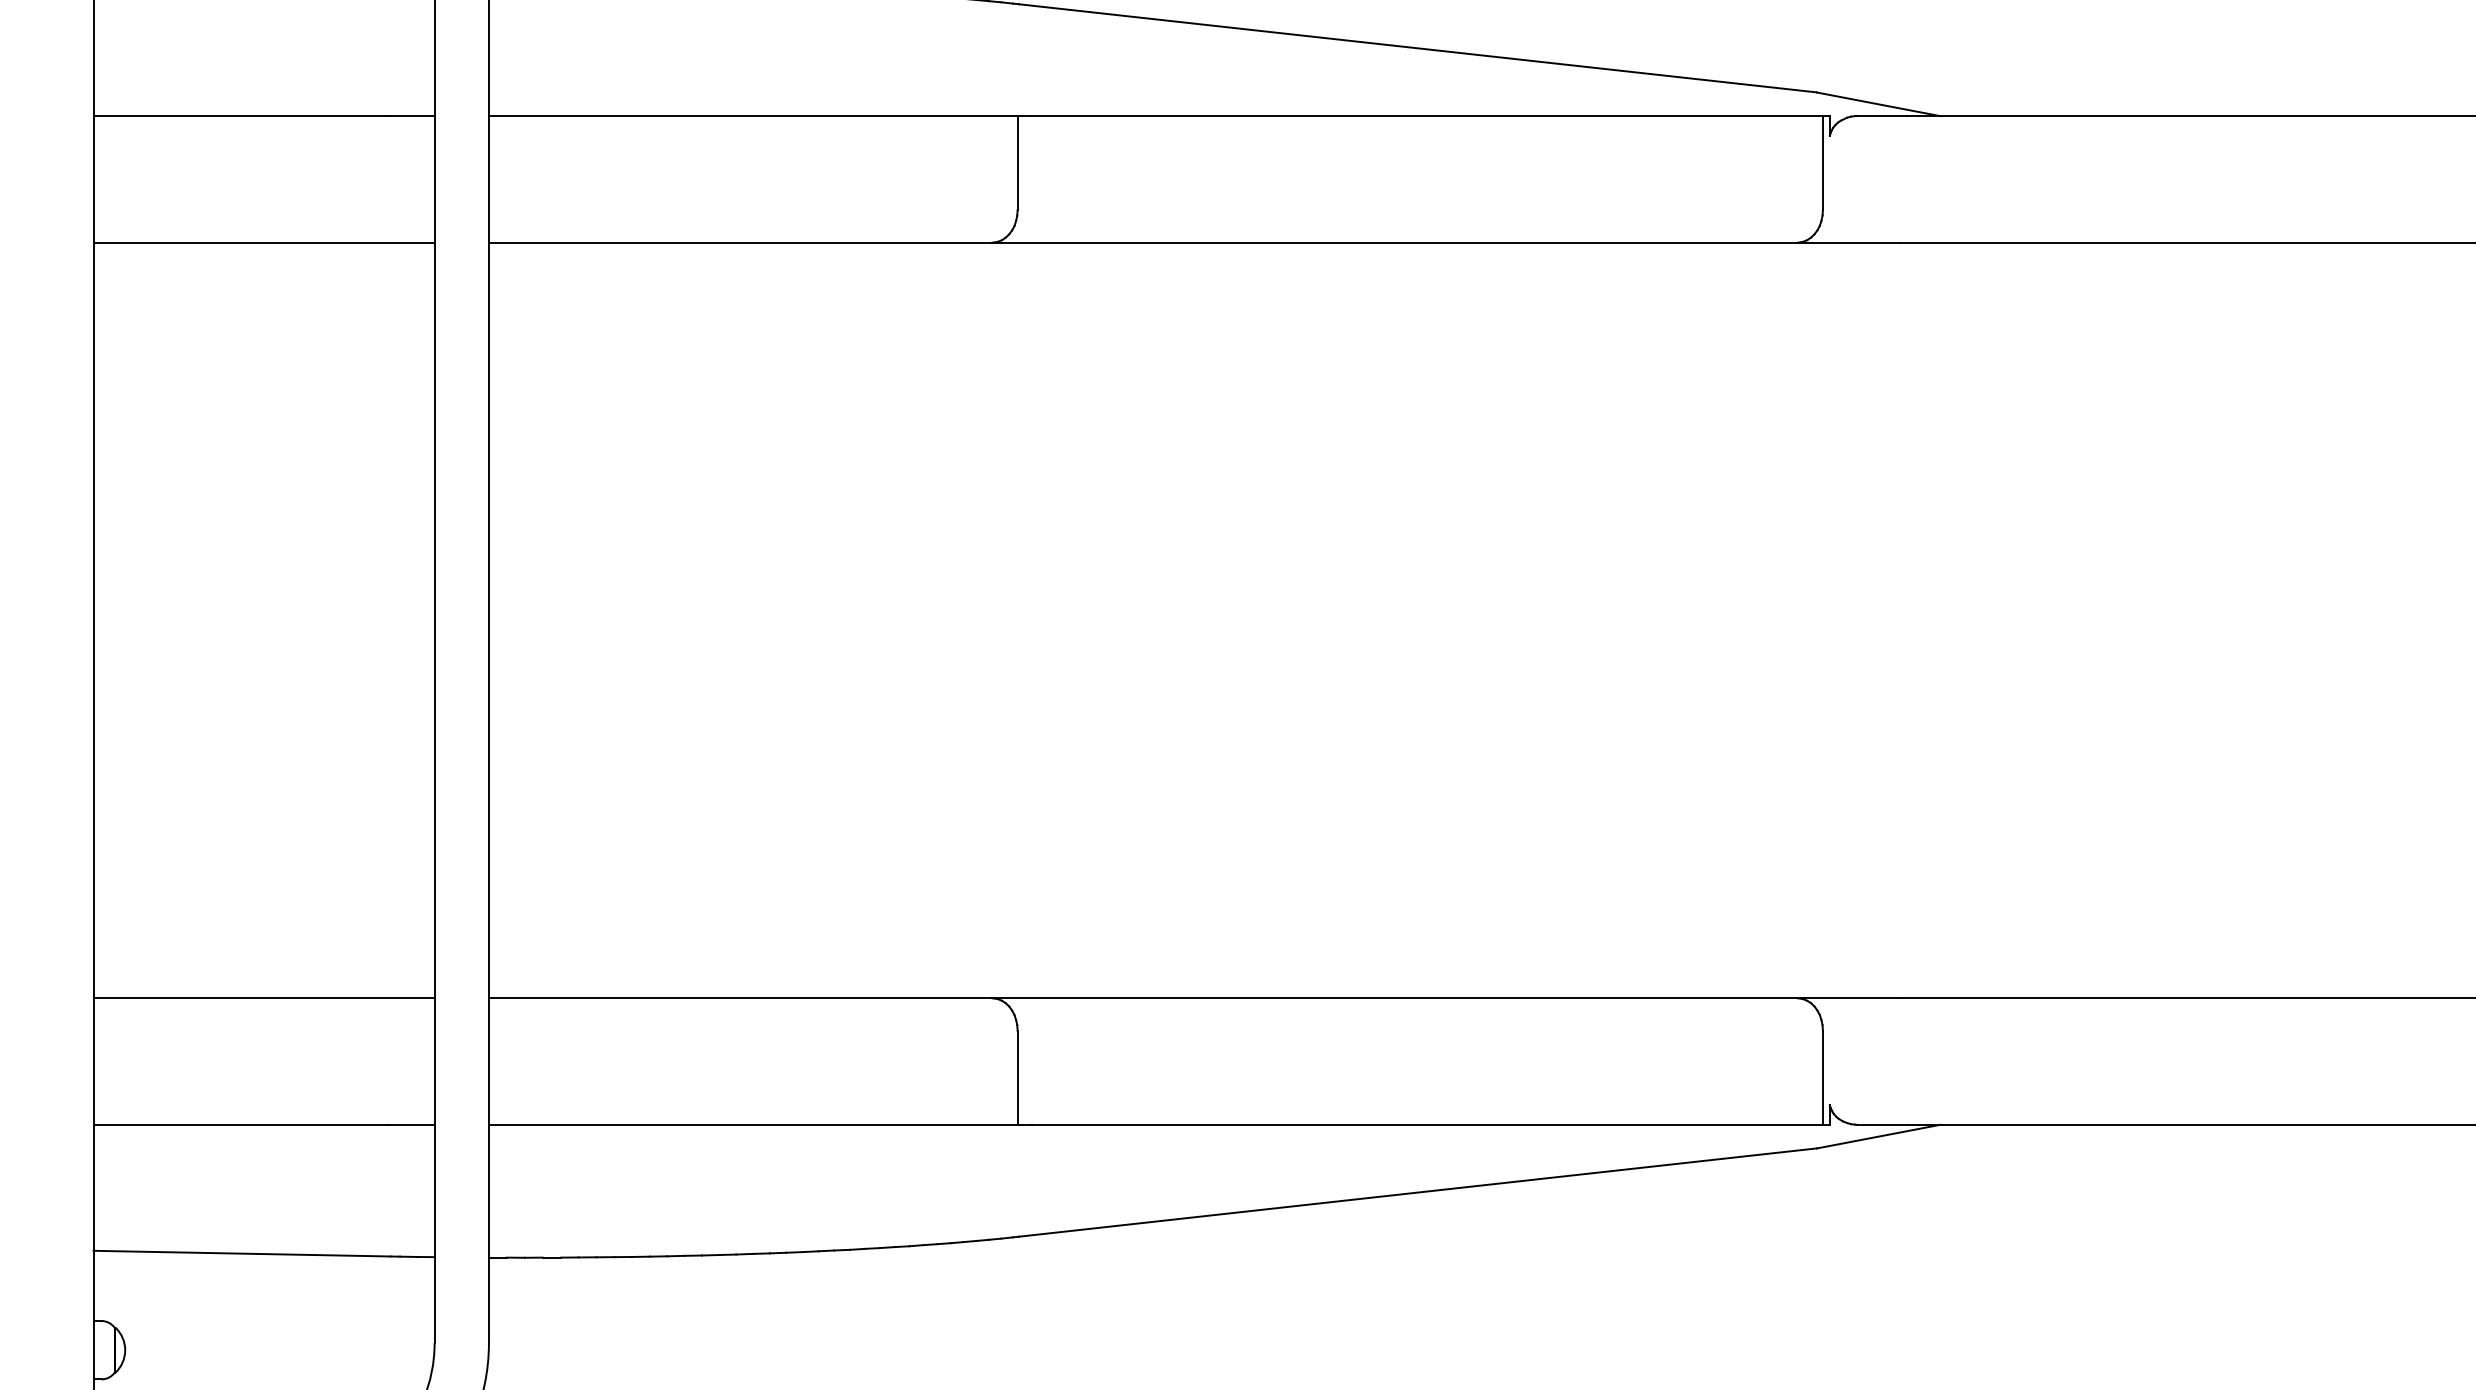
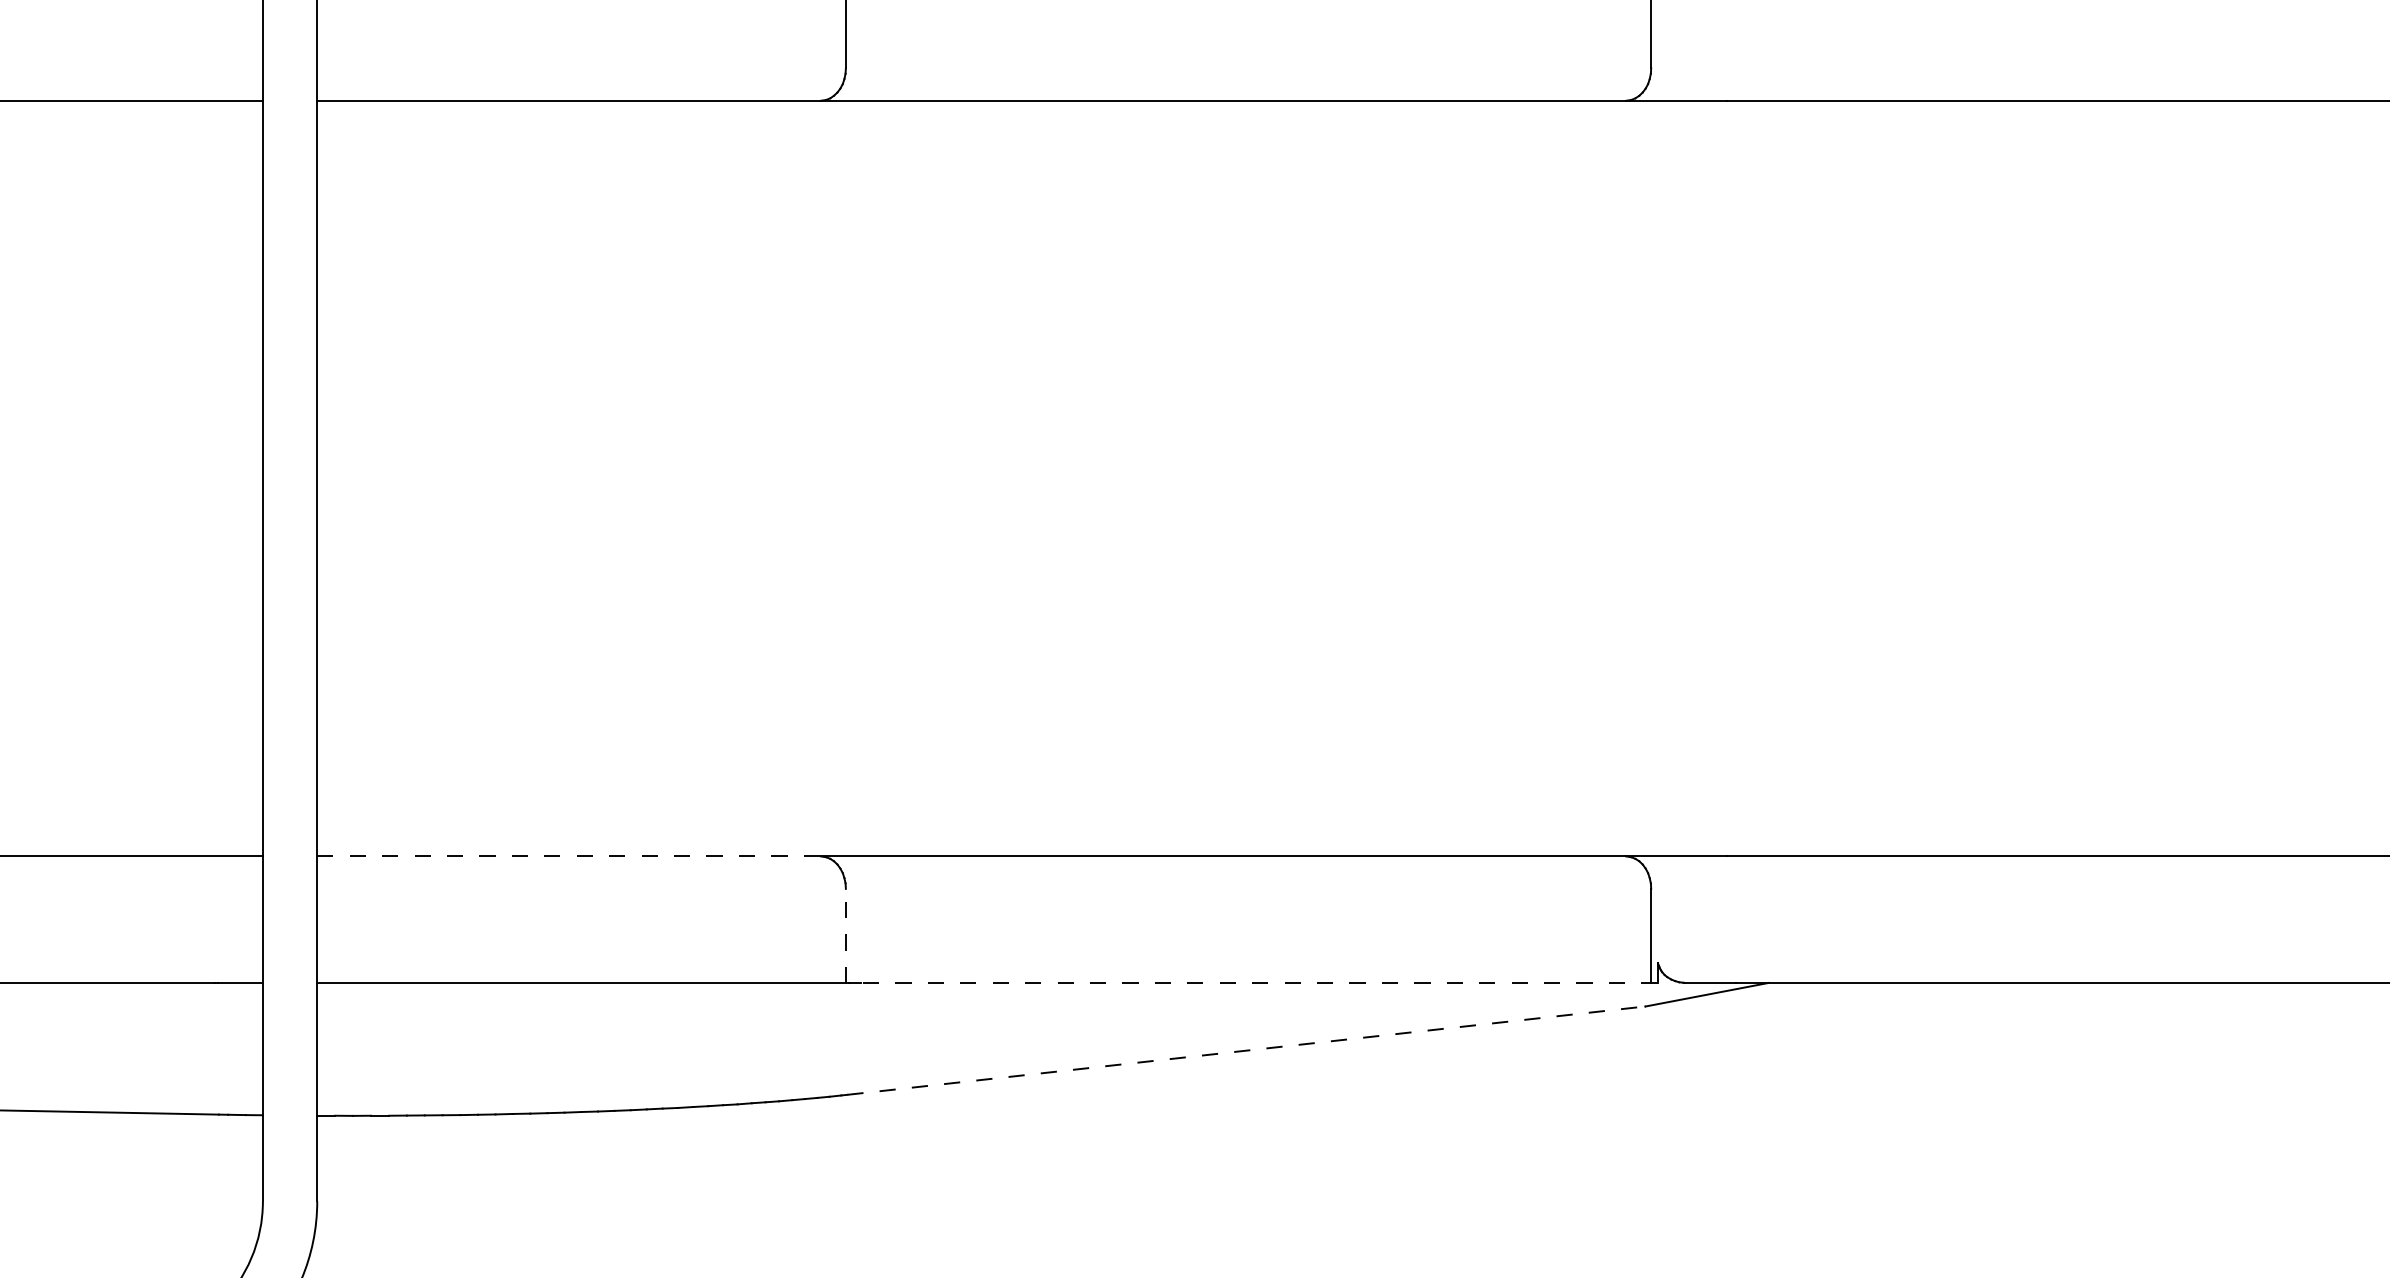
line: (740, 998) -> (568, 856), solid -> dashed
line: (1017, 1077) -> (845, 935), solid -> dashed
line: (1430, 1124) -> (1258, 982), solid -> dashed
line: (1417, 1192) -> (1245, 1050), solid -> dashed

